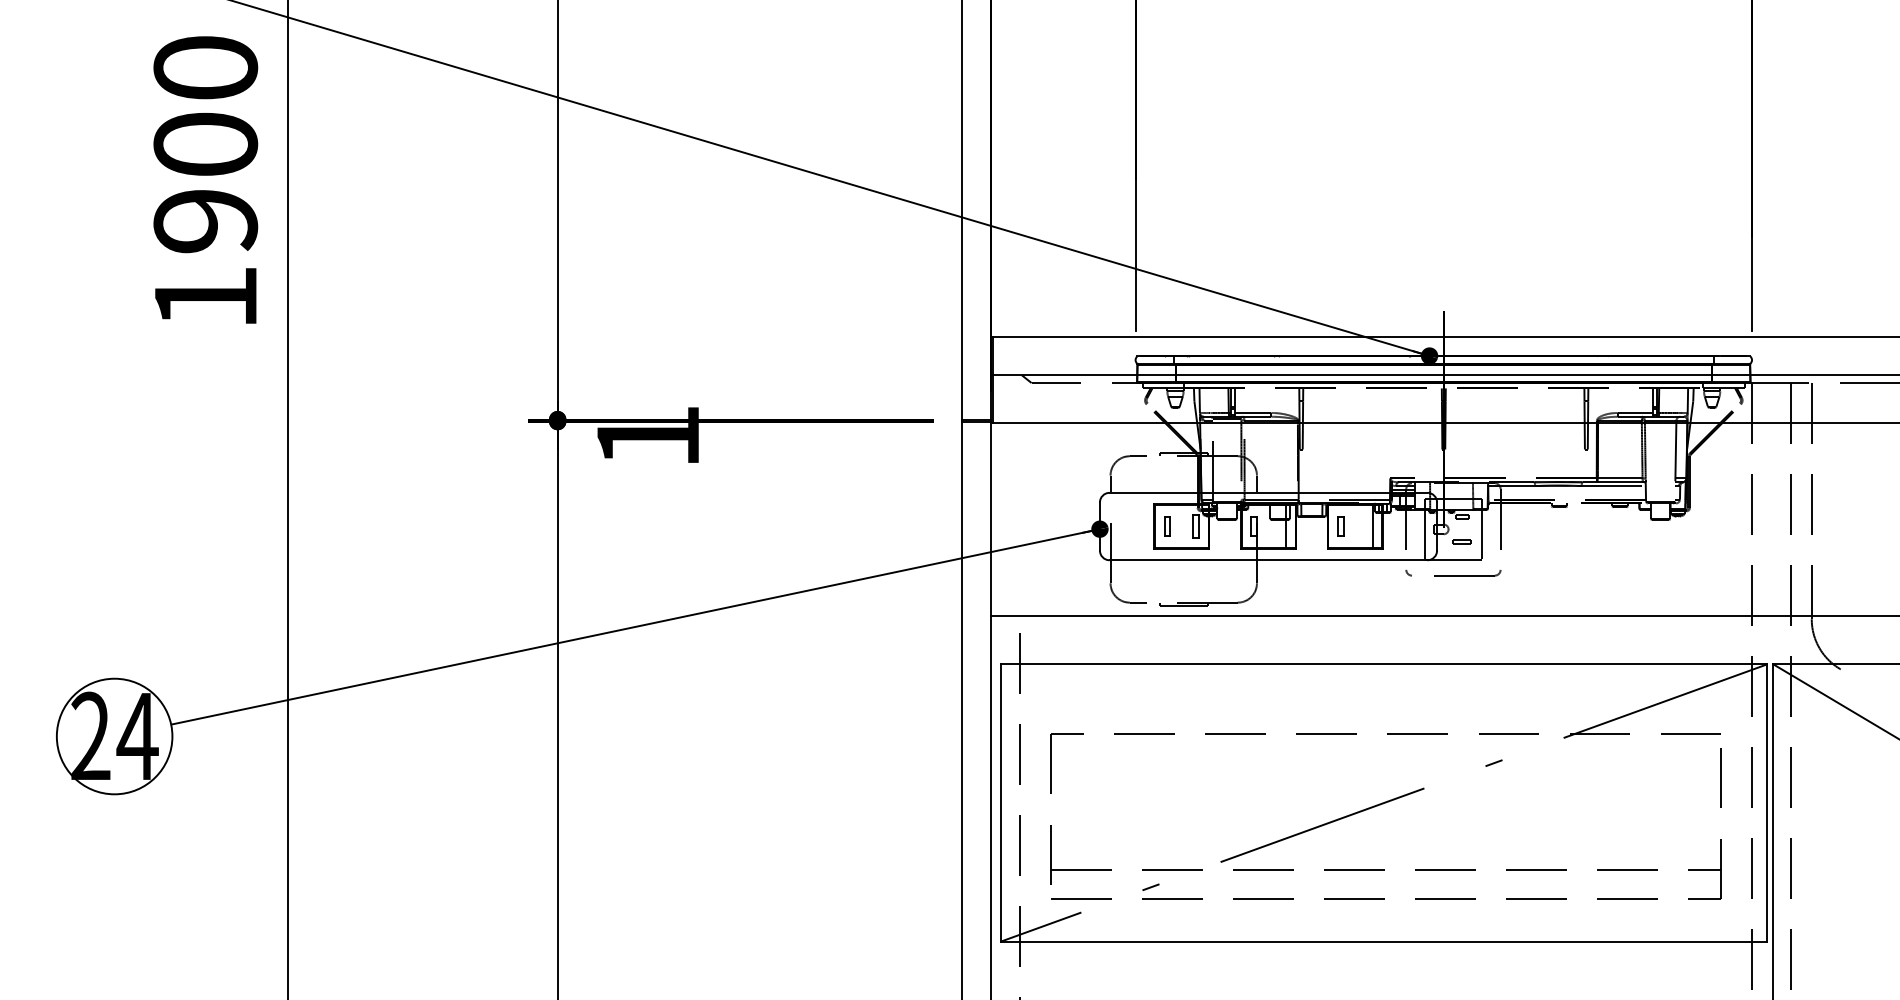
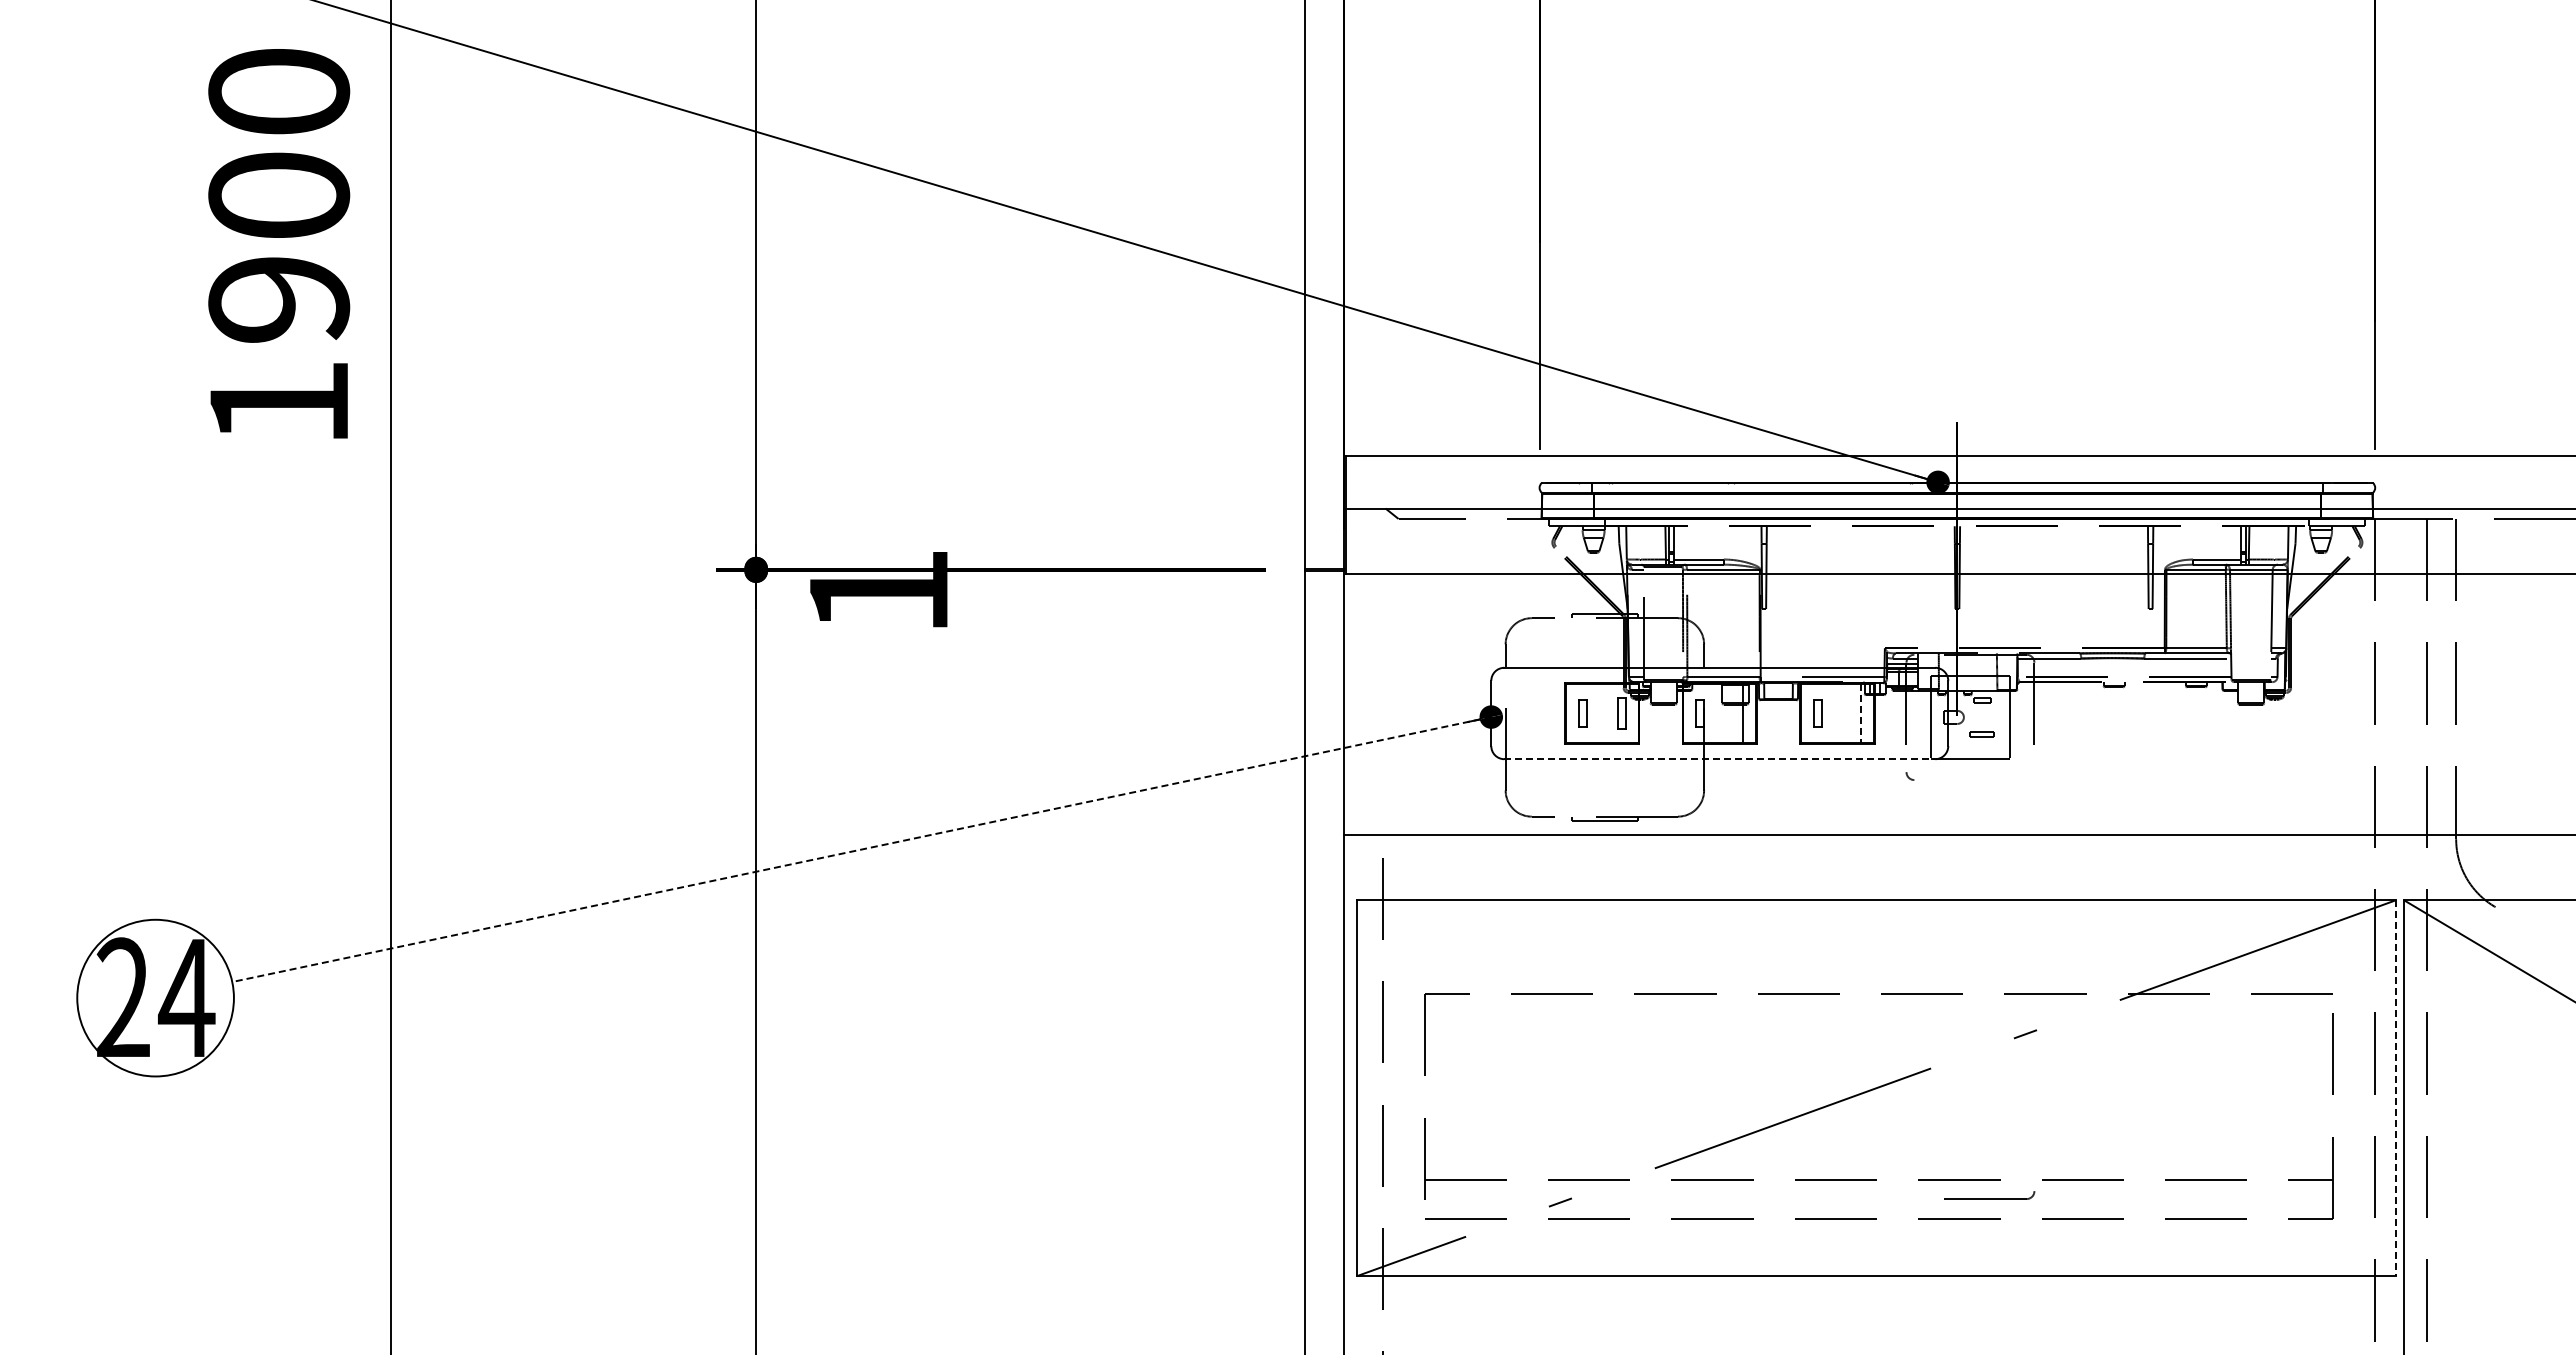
line: (1372, 526) -> (1860, 713), solid -> dashed
line: (1269, 560) -> (1720, 759), solid -> dashed
part: (1467, 573) -> (1989, 1195), moved
line: (635, 626) -> (861, 849), solid -> dashed
line: (1767, 803) -> (2396, 1088), solid -> dashed

